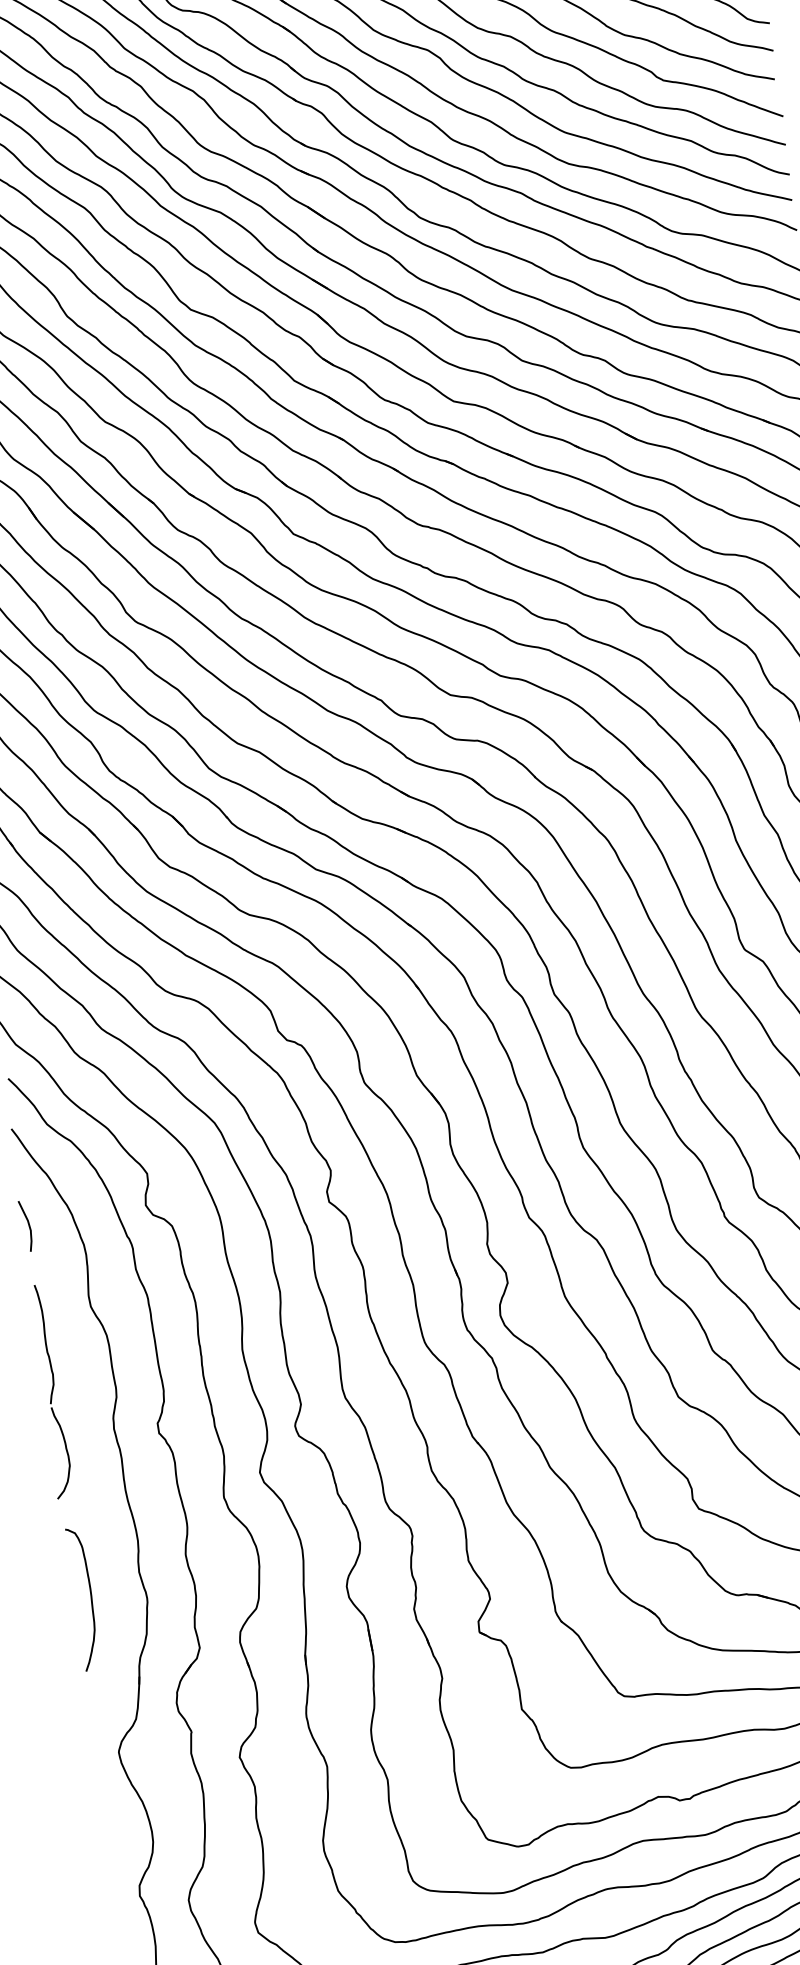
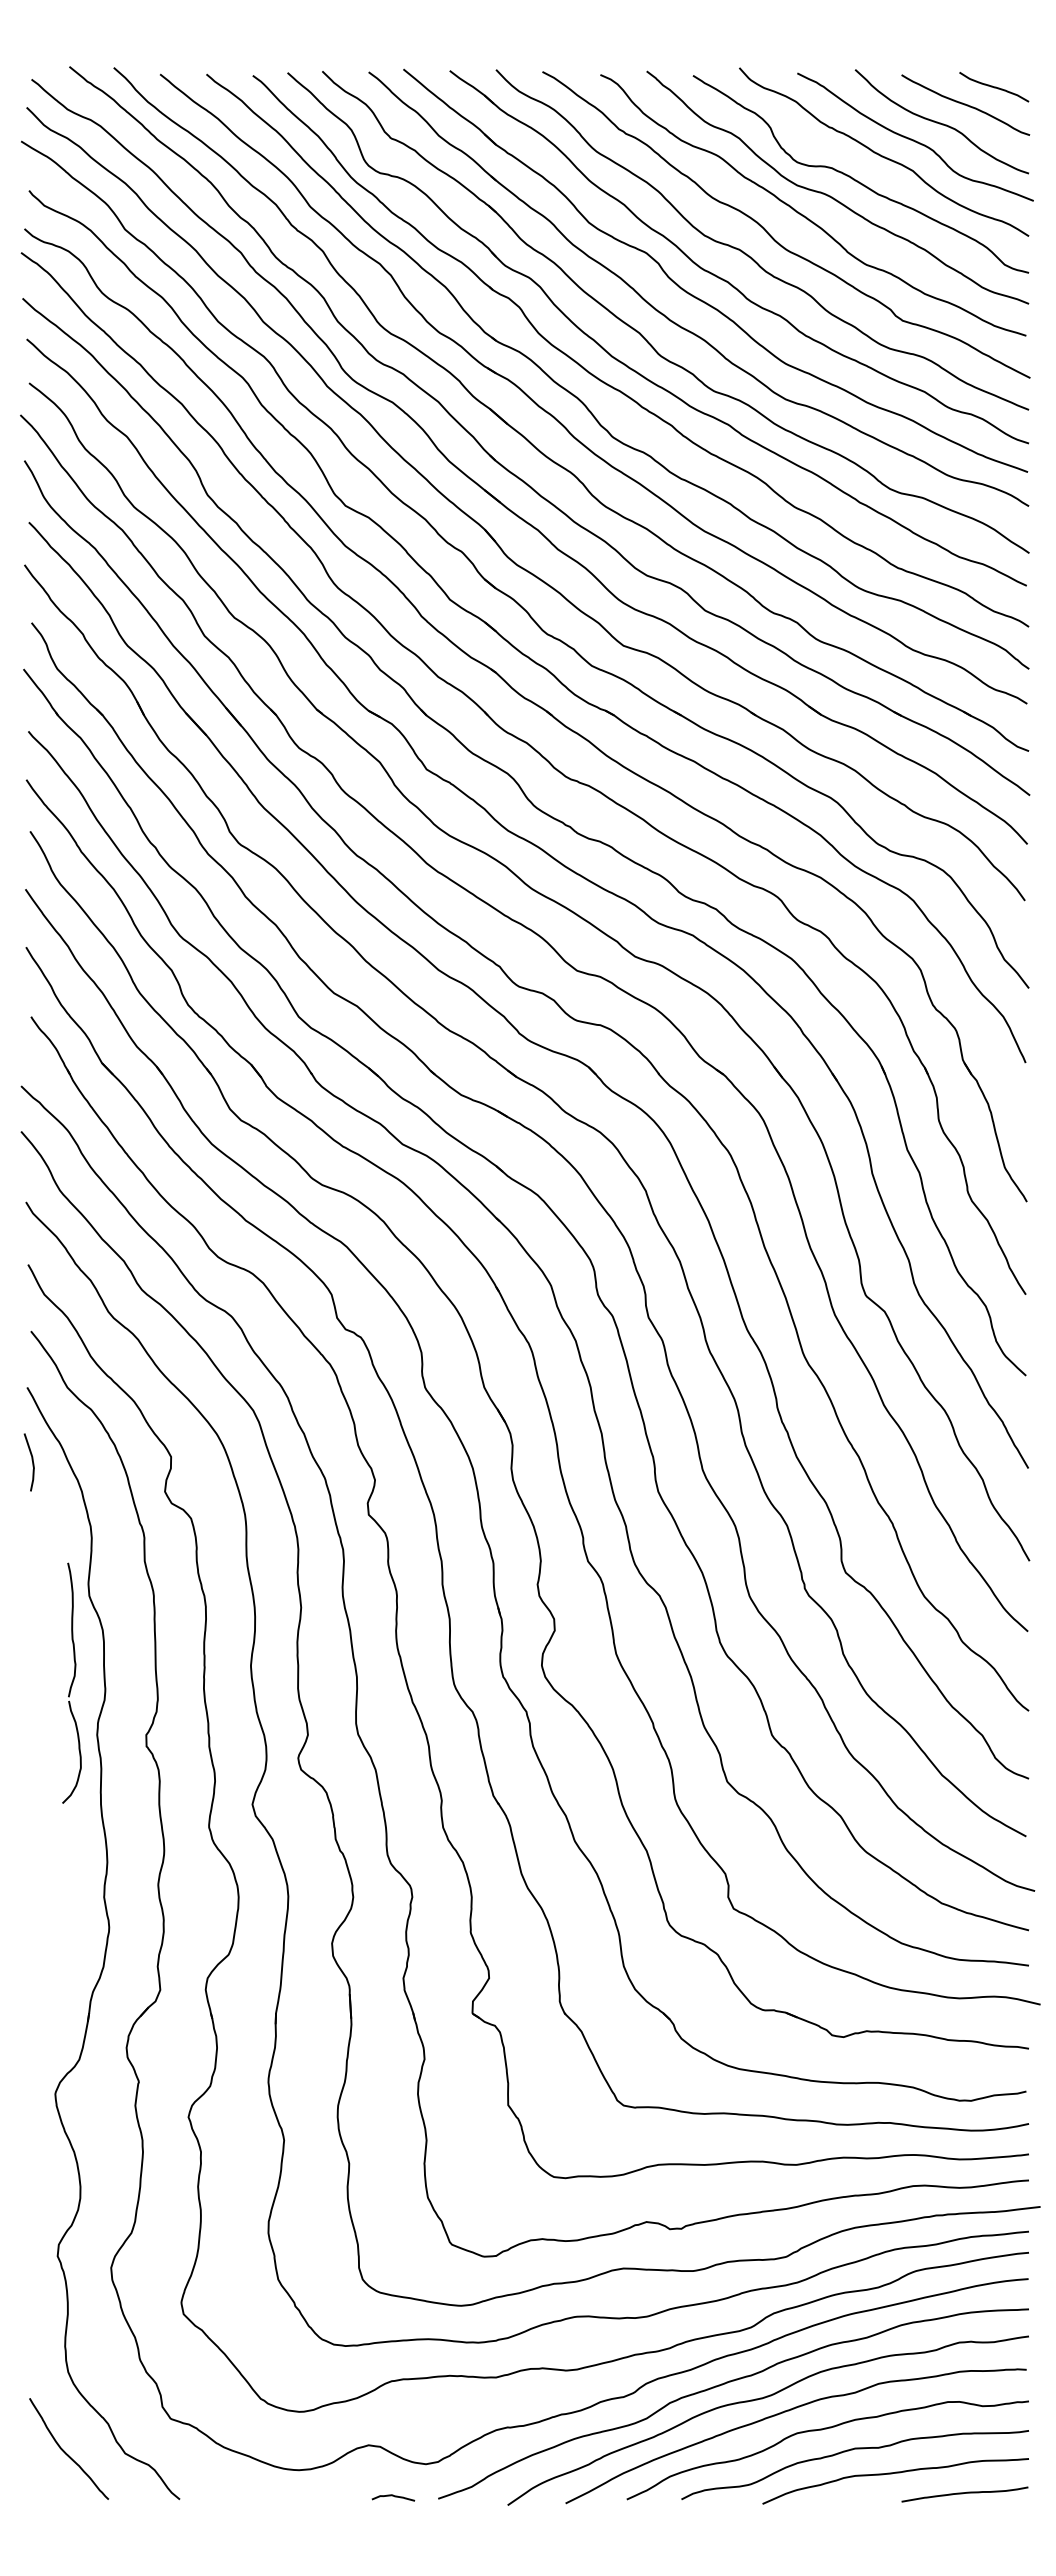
curve: (27, 1224) -> (31, 1460), moved
part: (51, 1390) -> (71, 1682), moved
curve: (90, 1597) -> (46, 1918), removed

